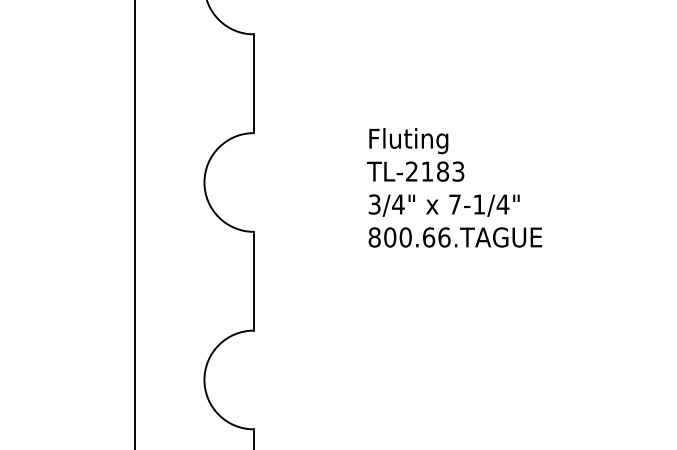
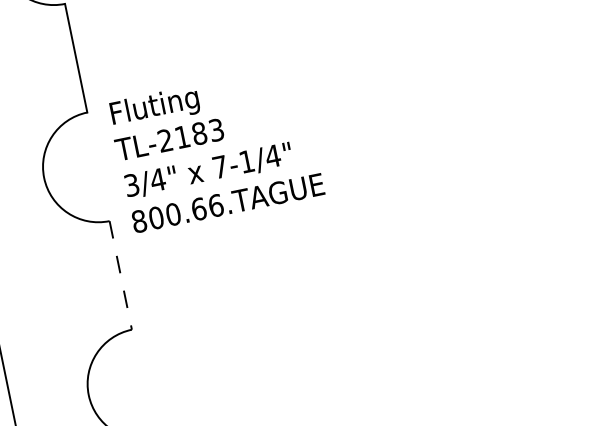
text: (454, 187) -> (215, 148), moved
line: (253, 281) -> (120, 275), solid -> dashed

